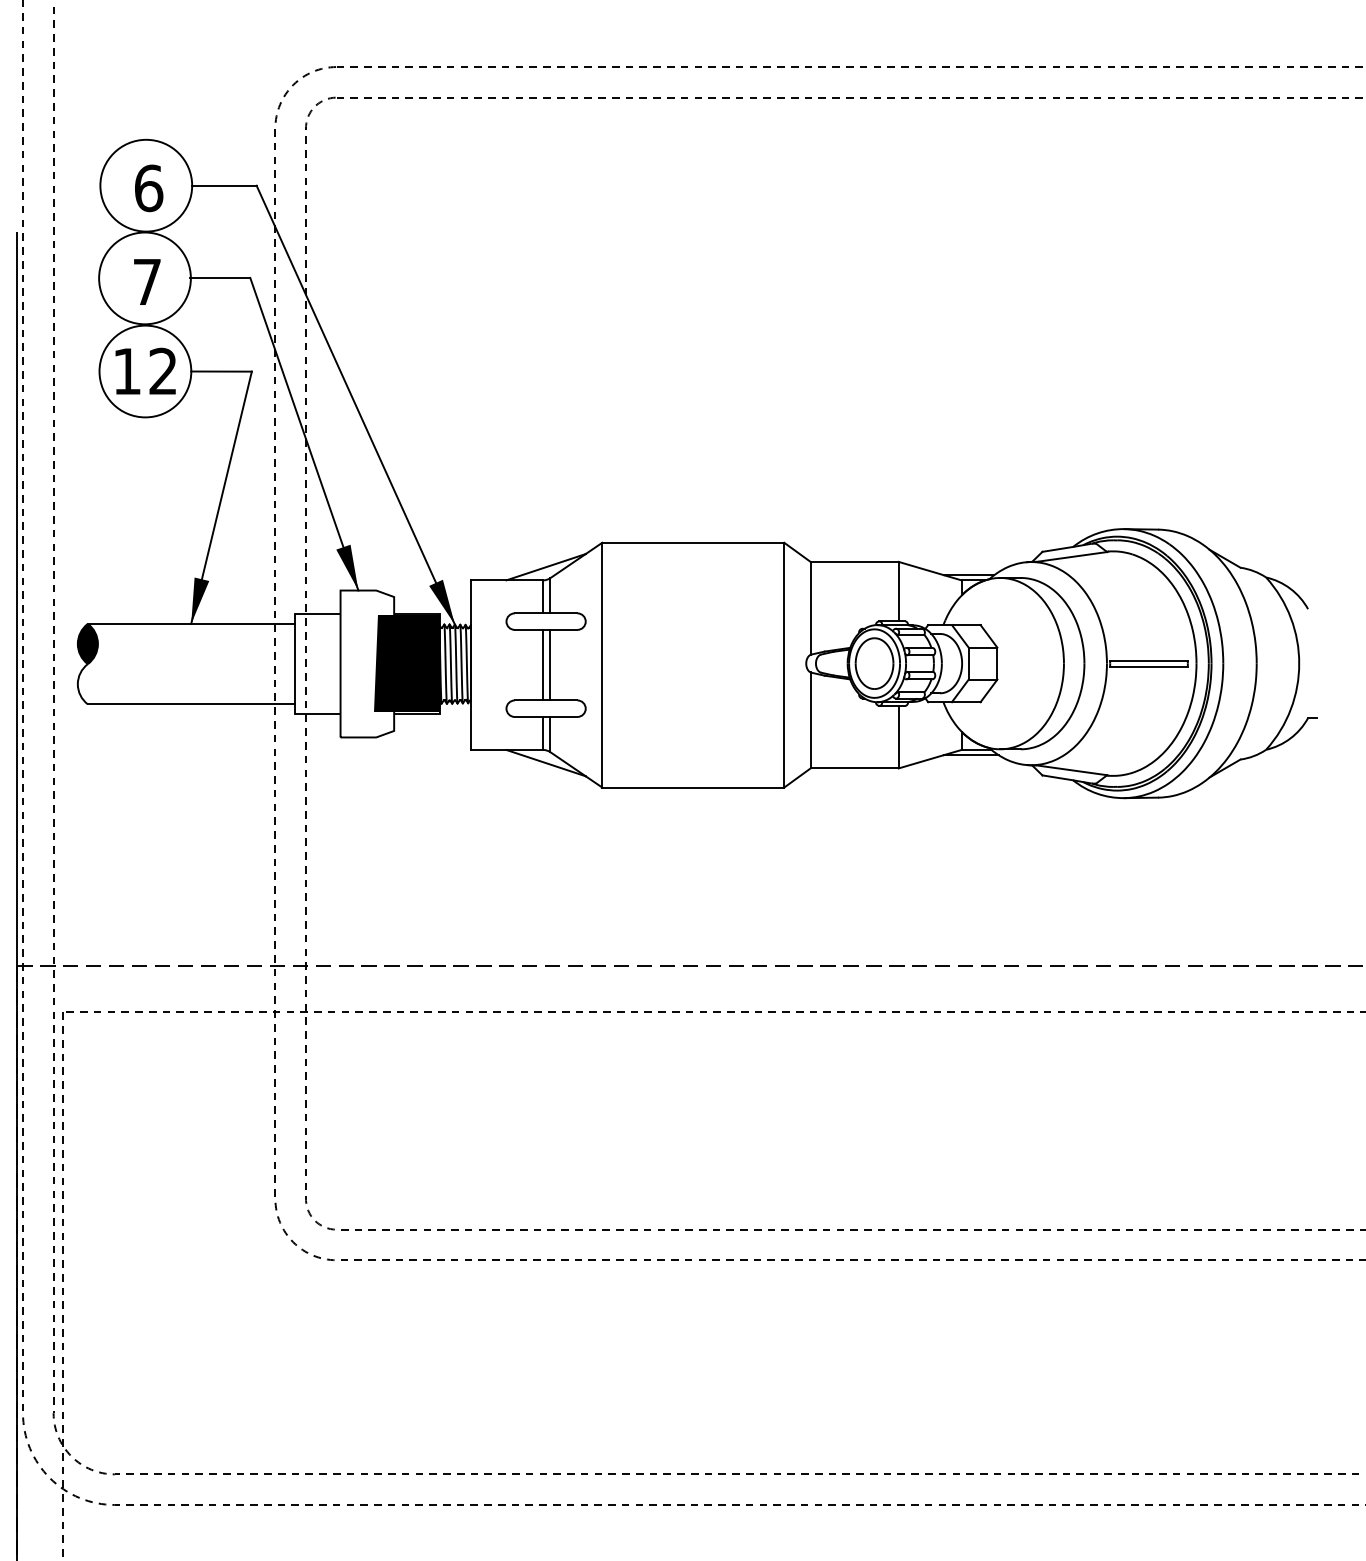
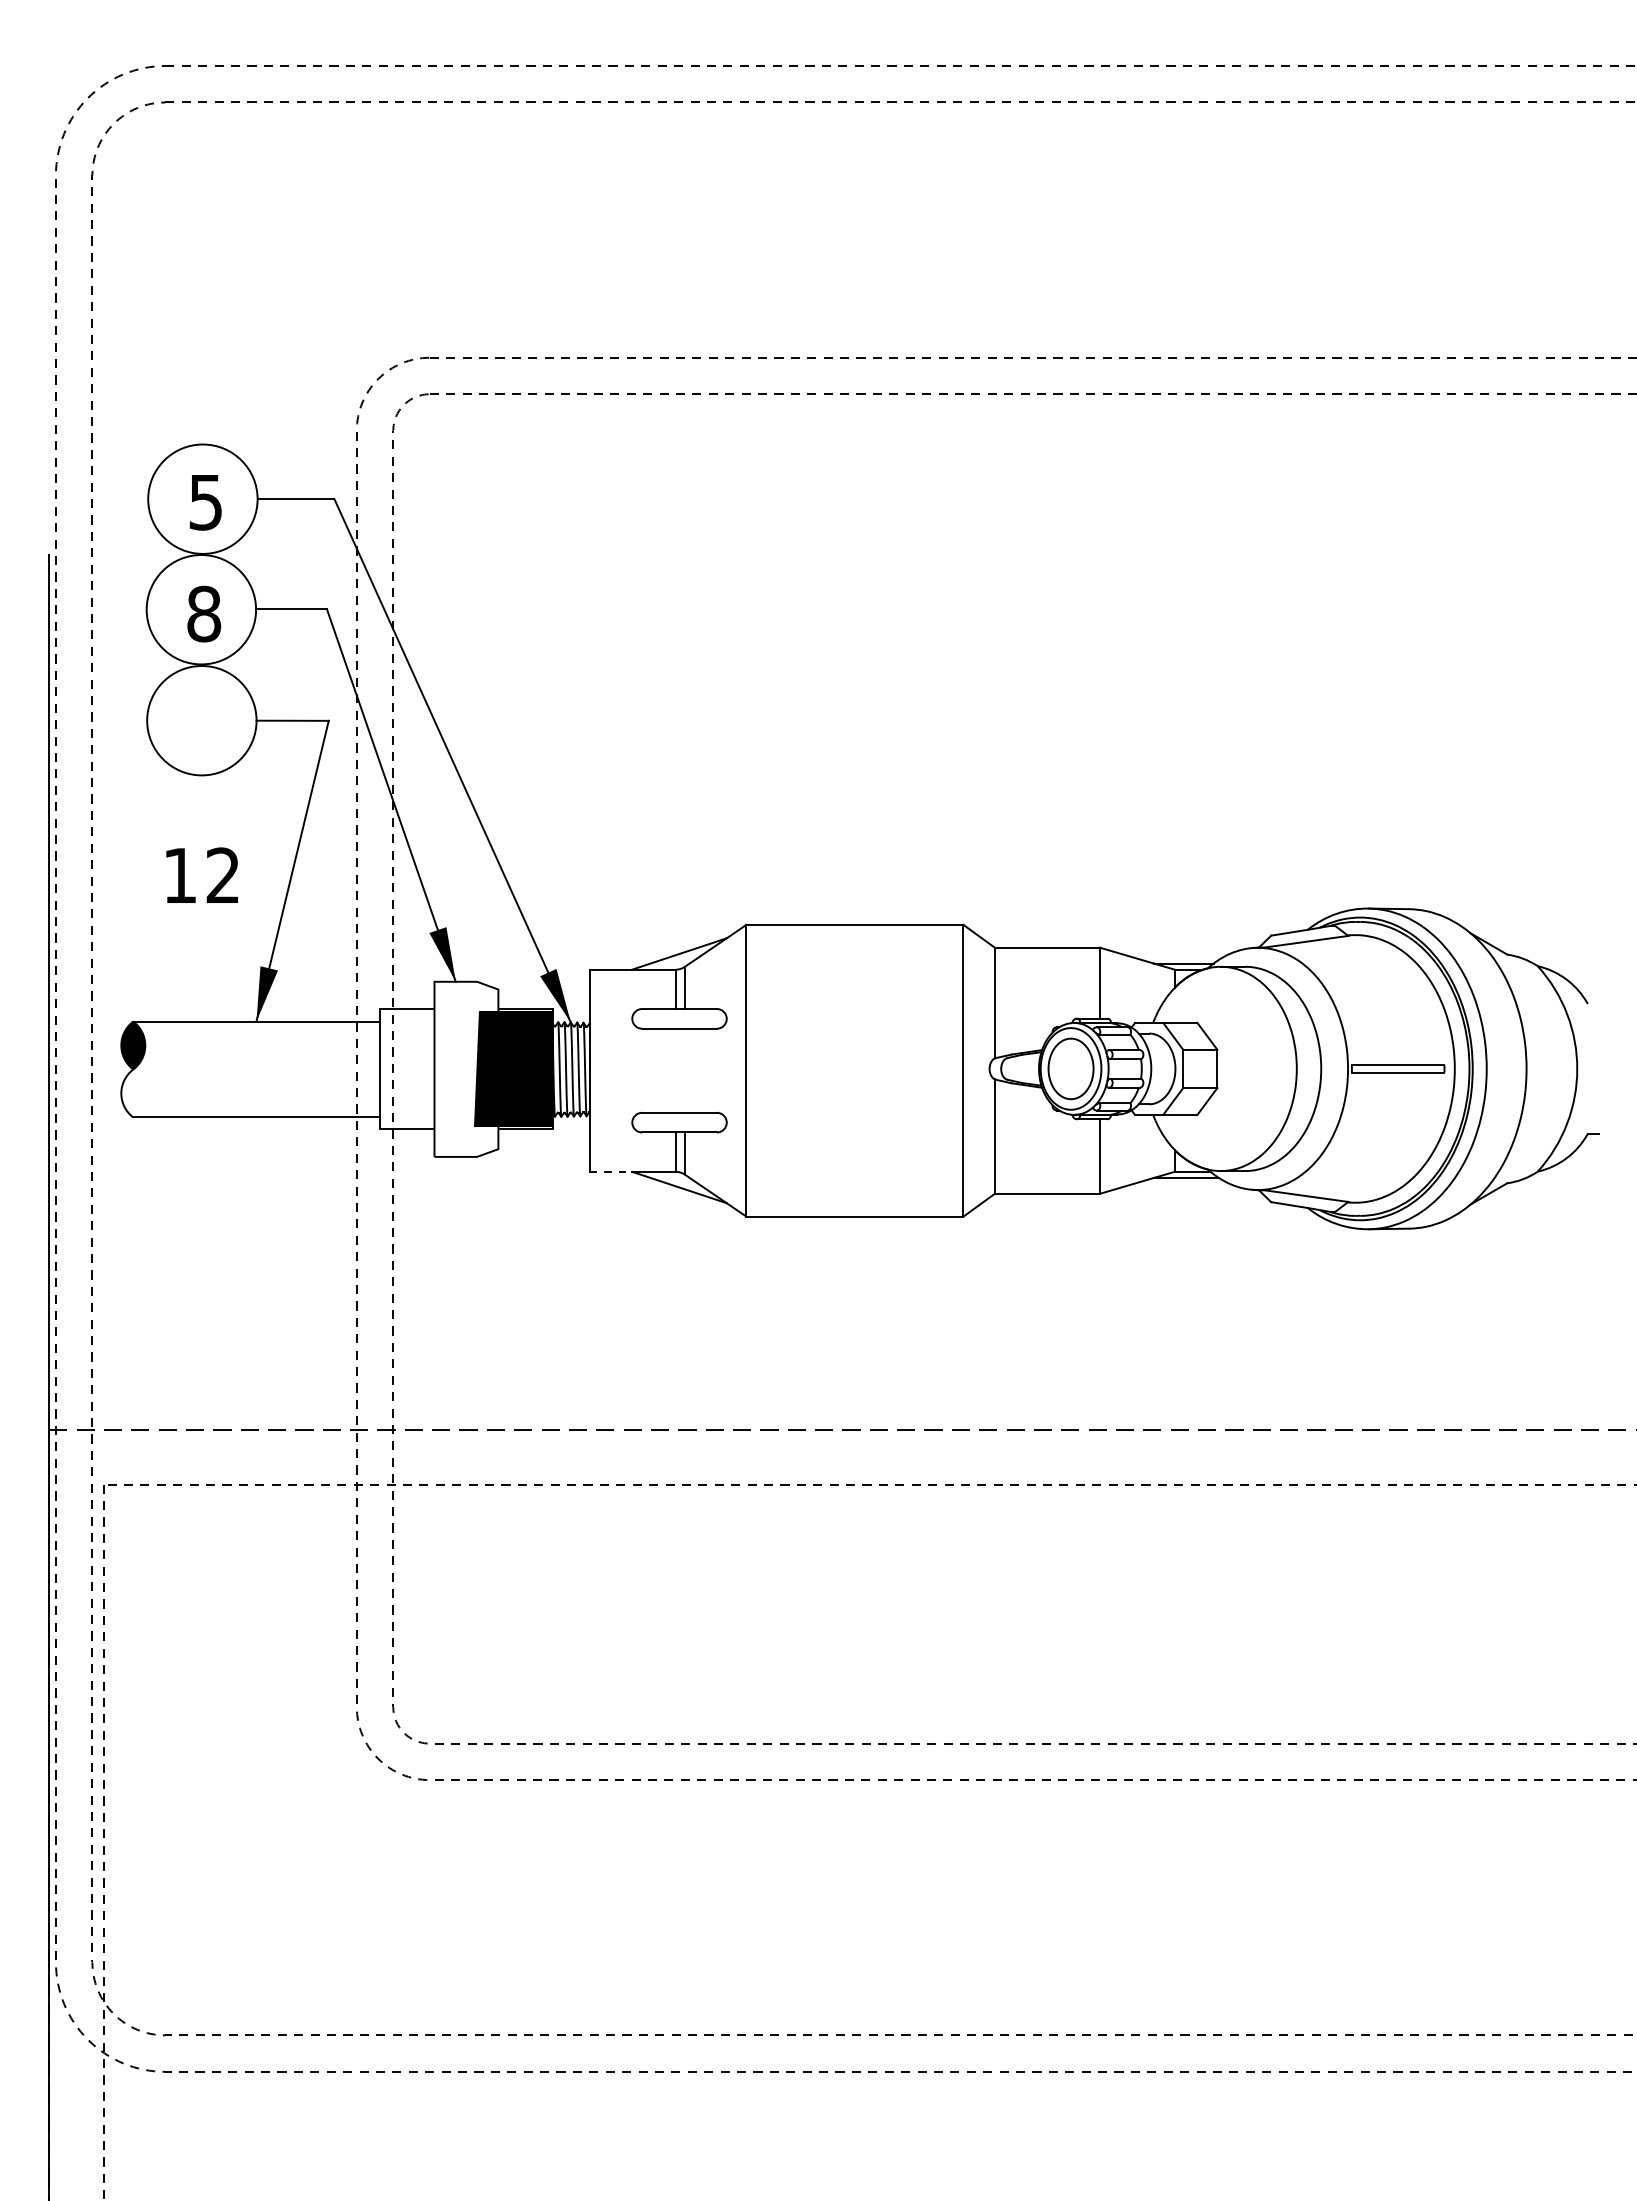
text: (149, 188) -> (206, 502), 6 -> 5
text: (147, 281) -> (204, 613), 7 -> 8
text: (145, 370) -> (201, 874), moved
line: (543, 664) -> (676, 1070), removed
line: (550, 664) -> (684, 1070), removed
line: (489, 749) -> (611, 1171), solid -> dashed

